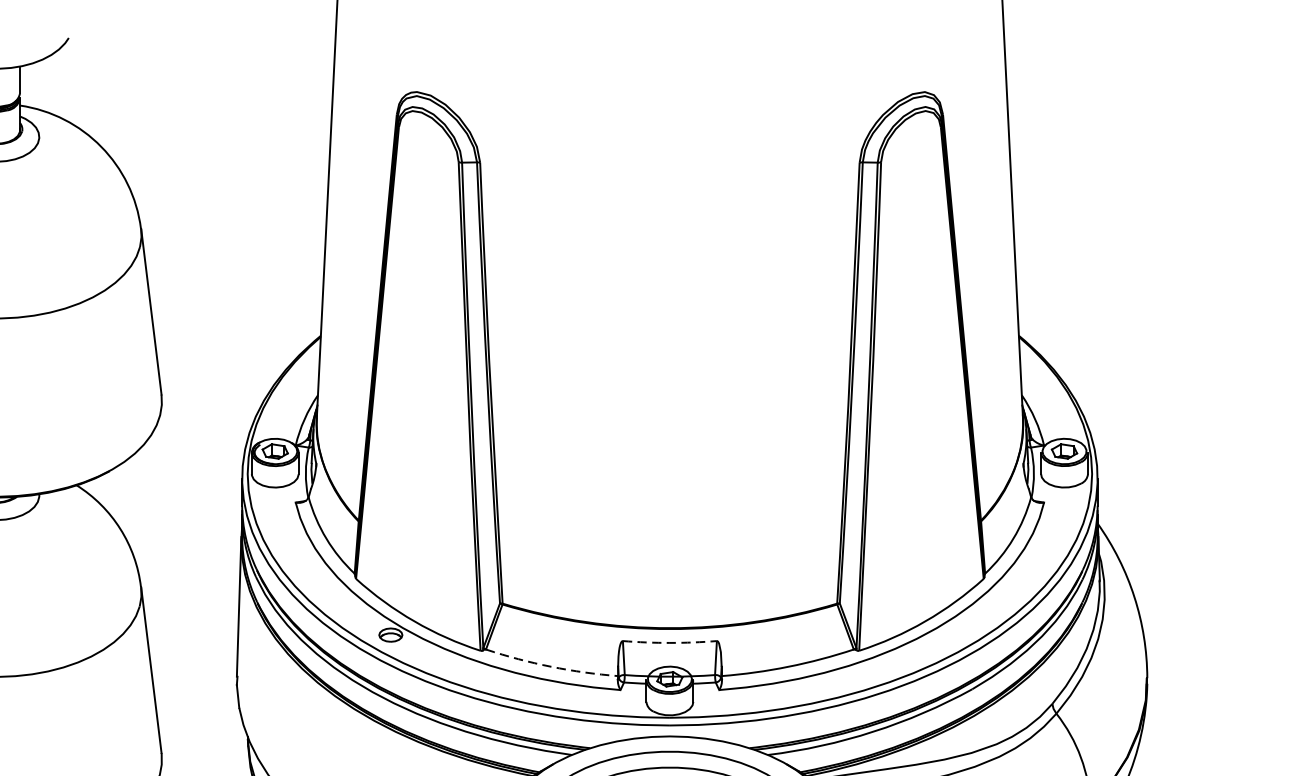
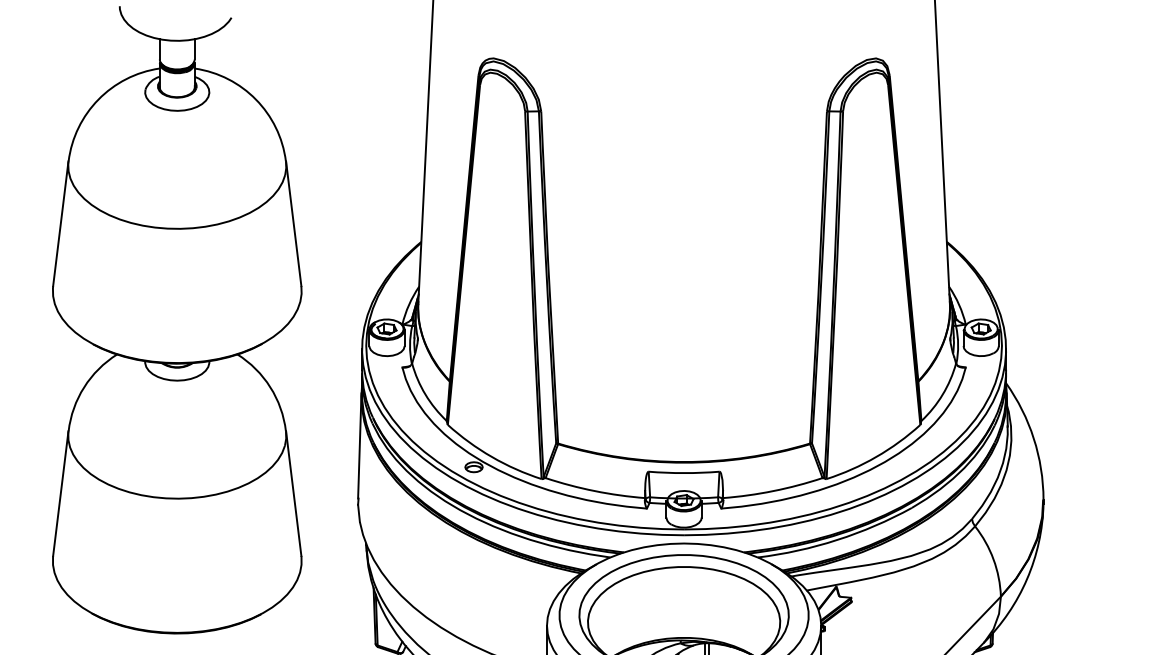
arc: (670, 643) -> (684, 473), dashed -> solid
arc: (550, 667) -> (594, 491), dashed -> solid

